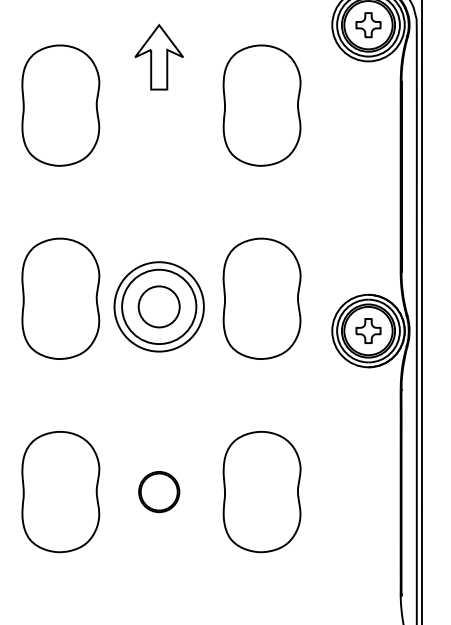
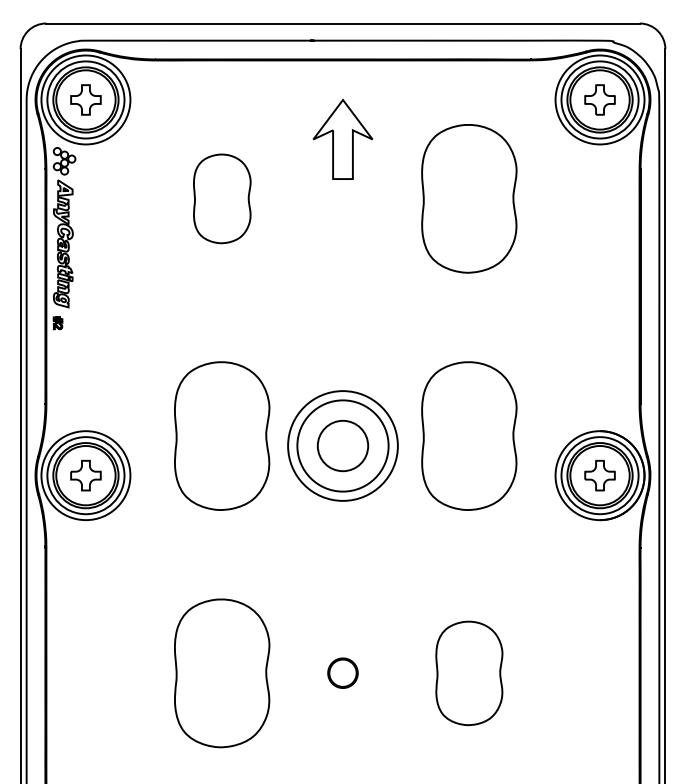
part: (61, 105) -> (222, 198), size x0.6
part: (158, 491) -> (342, 672), size x0.6
part: (262, 492) -> (469, 673), size x0.7

